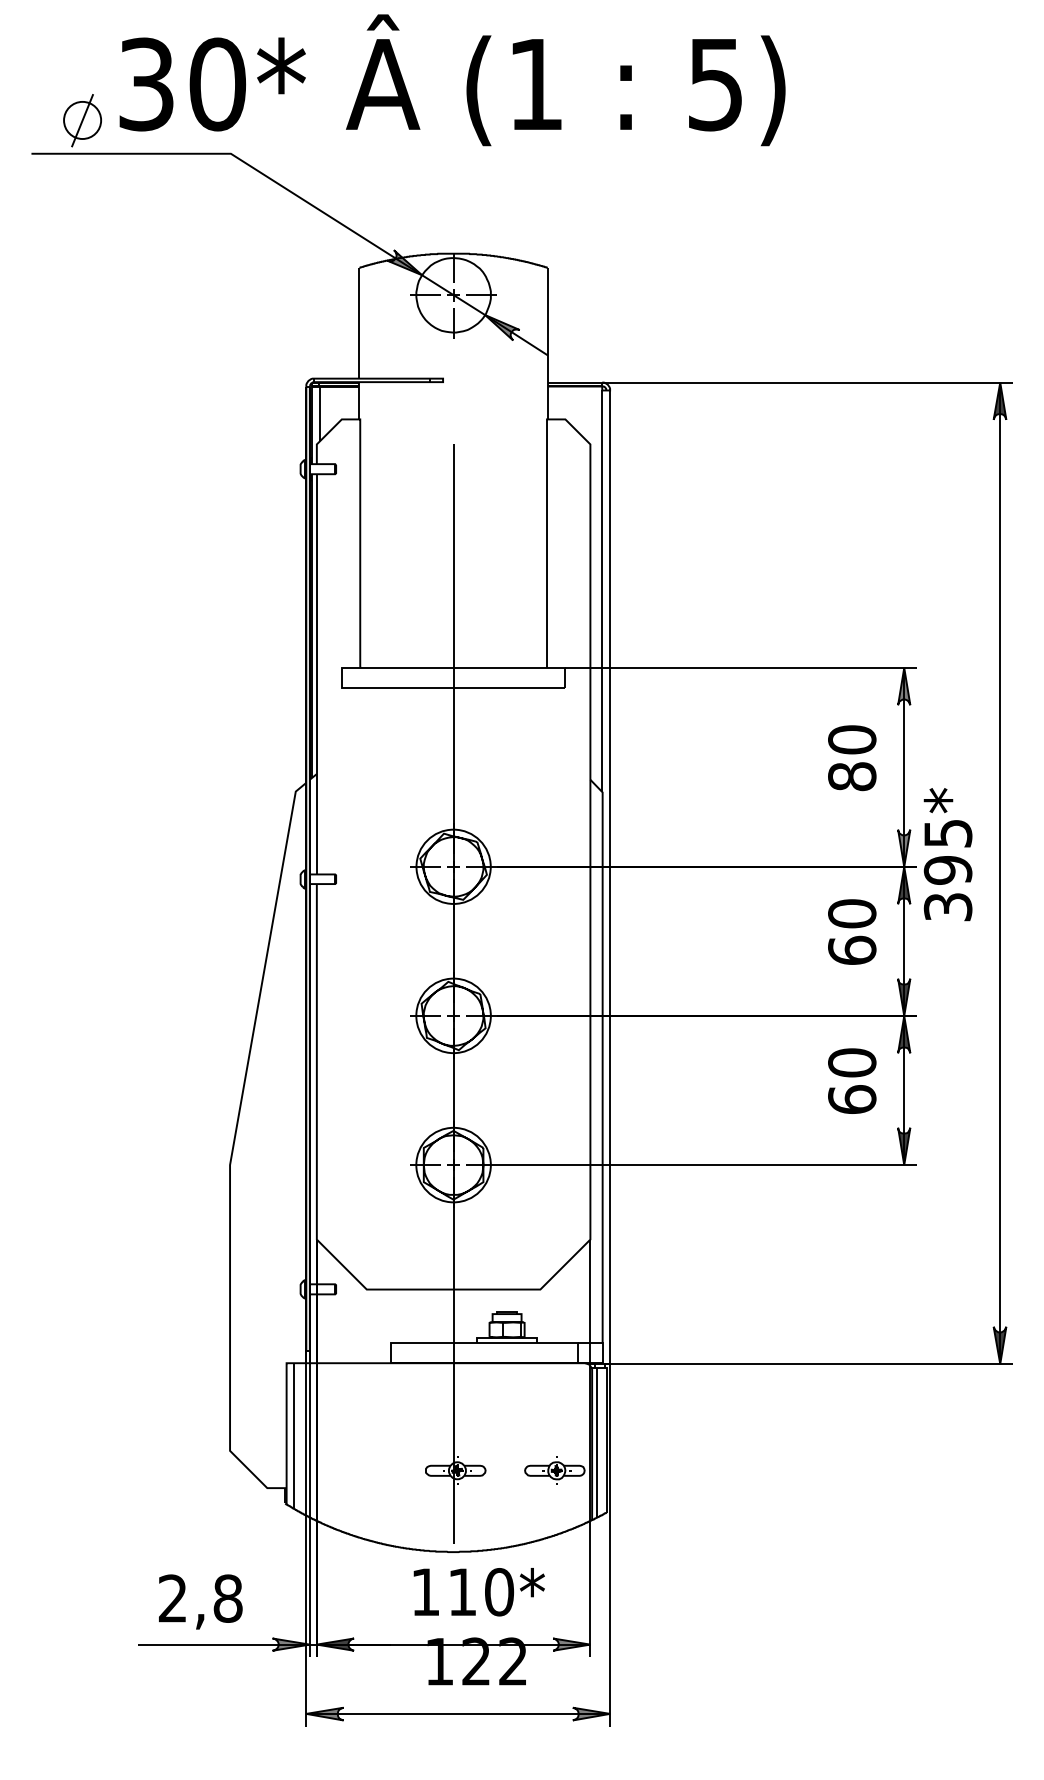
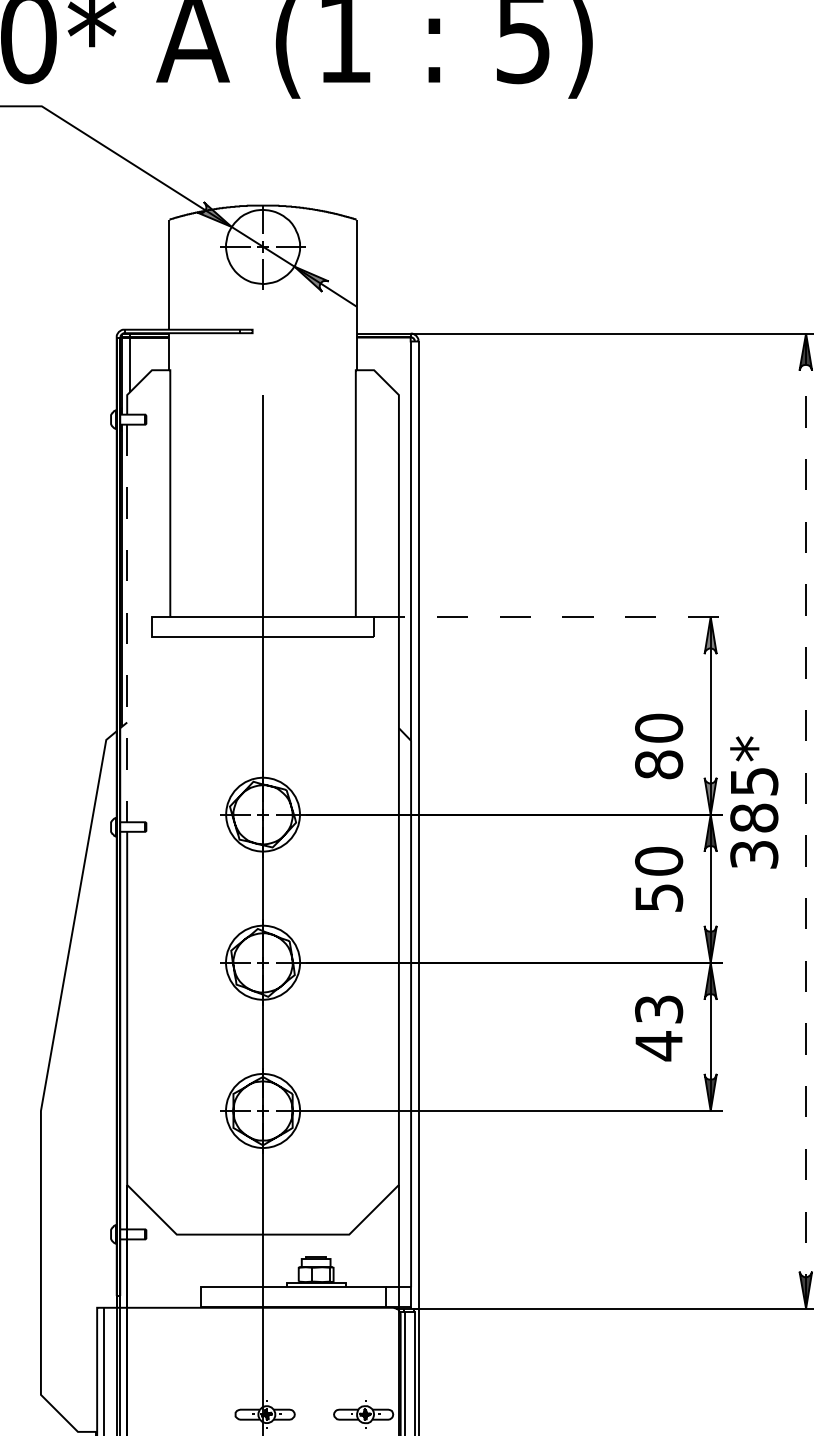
line: (740, 667) -> (548, 616), solid -> dashed
line: (316, 674) -> (126, 623), solid -> dashed
text: (852, 758) -> (659, 746), moved
text: (948, 869) -> (754, 817), 395* -> 385*
line: (1000, 873) -> (806, 821), solid -> dashed
text: (852, 949) -> (659, 896), 60 -> 50
text: (852, 1081) -> (659, 1027), 60 -> 43

